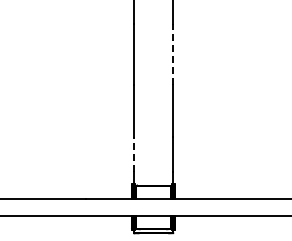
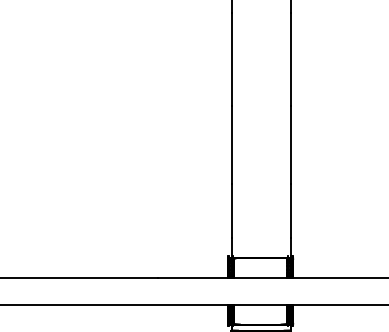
line: (173, 54) -> (291, 59), dashed -> solid
line: (134, 154) -> (231, 211), dashed -> solid

